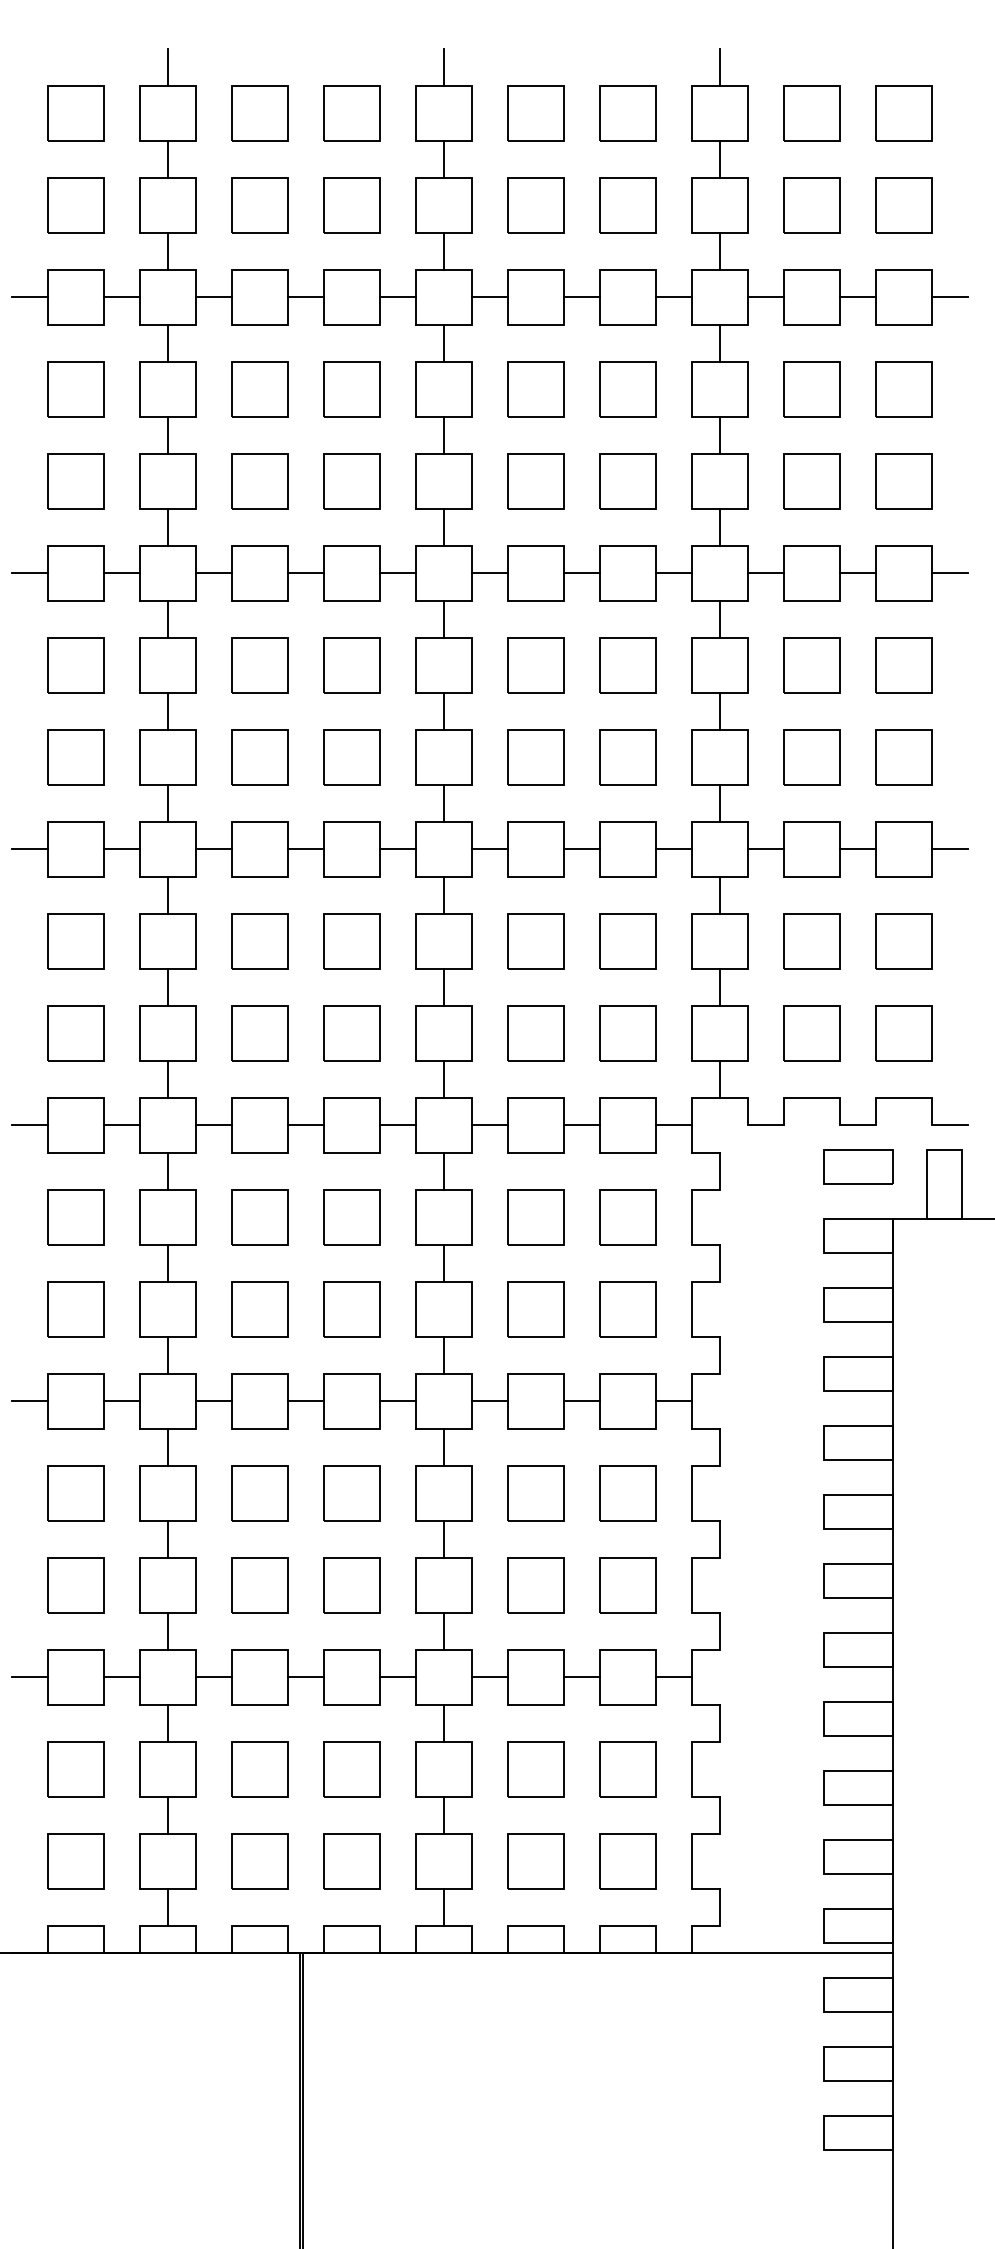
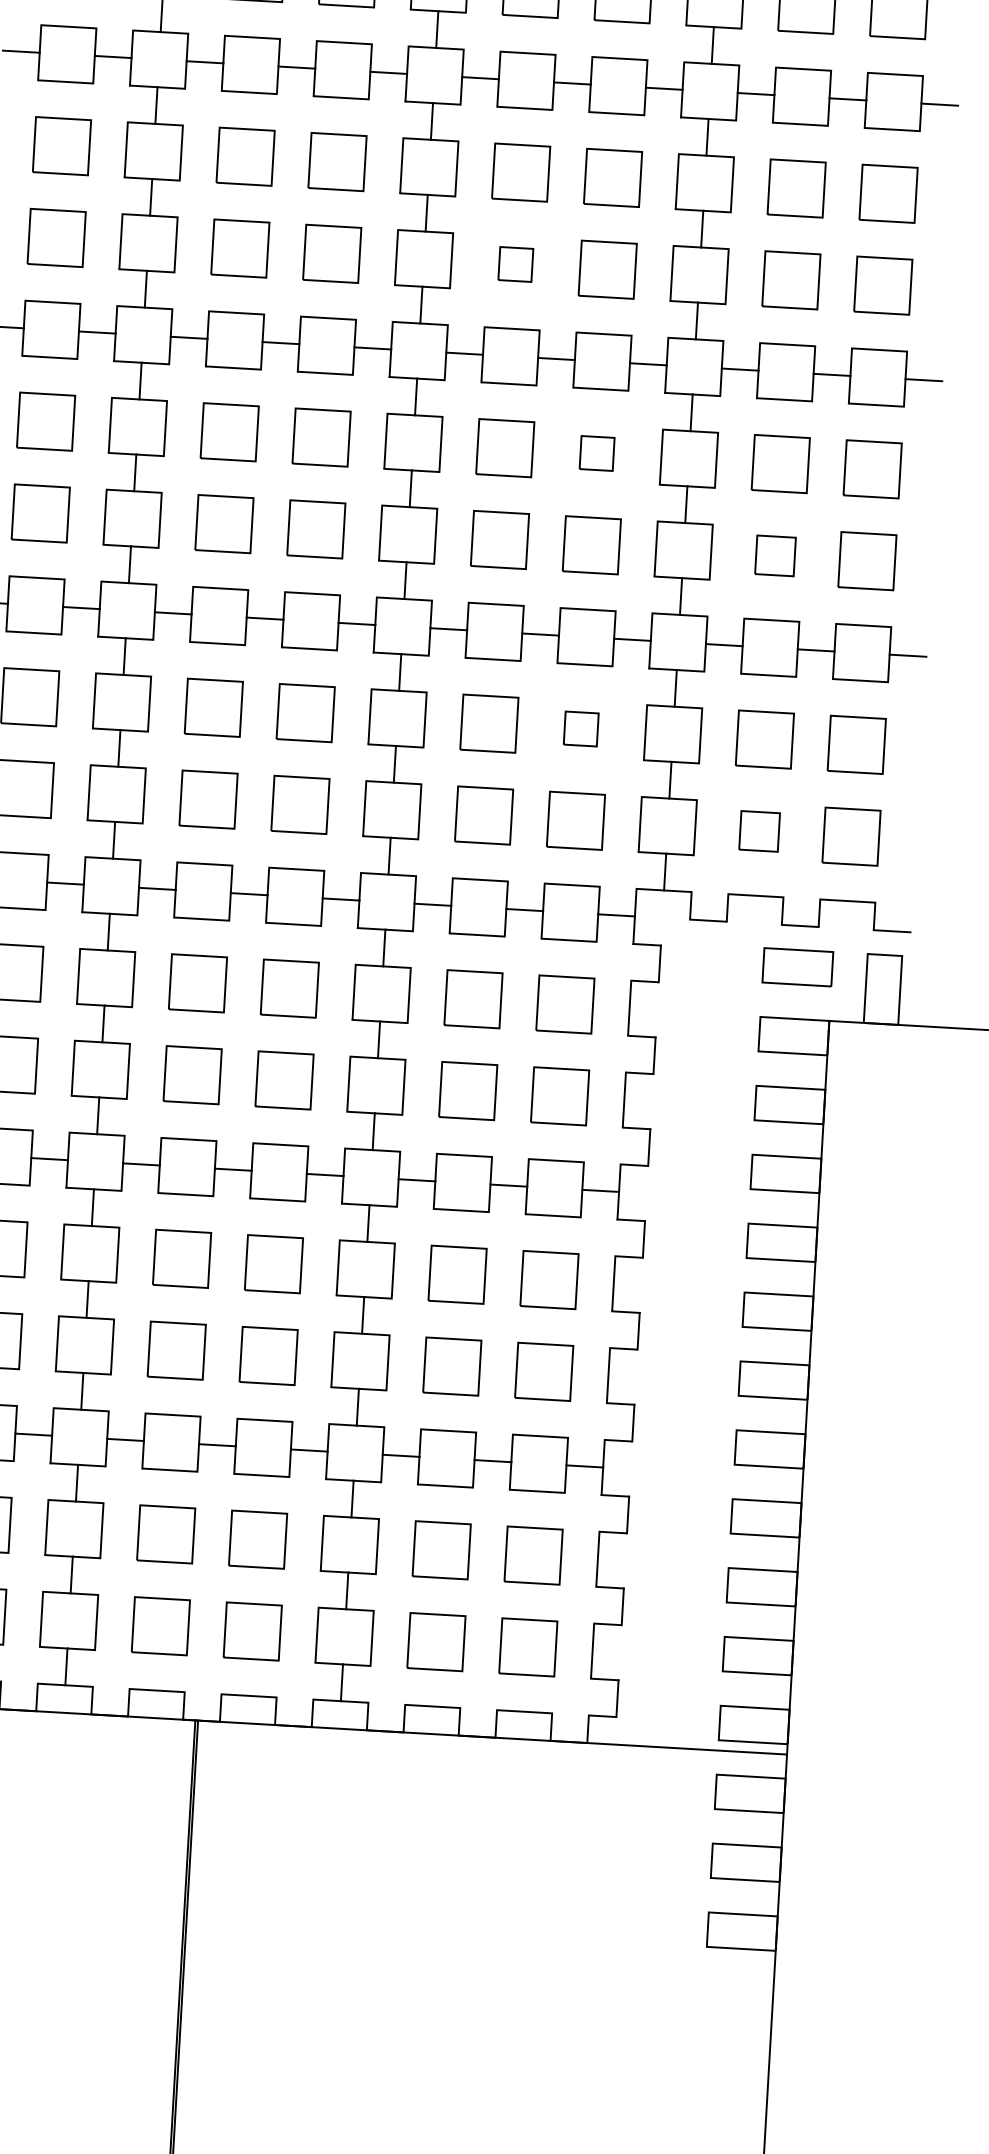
part: (535, 481) -> (515, 264), size x0.6
part: (627, 665) -> (596, 453), size x0.6
part: (811, 757) -> (775, 555), size x0.7
part: (627, 941) -> (580, 729), size x0.6
part: (811, 1033) -> (759, 831), size x0.7

